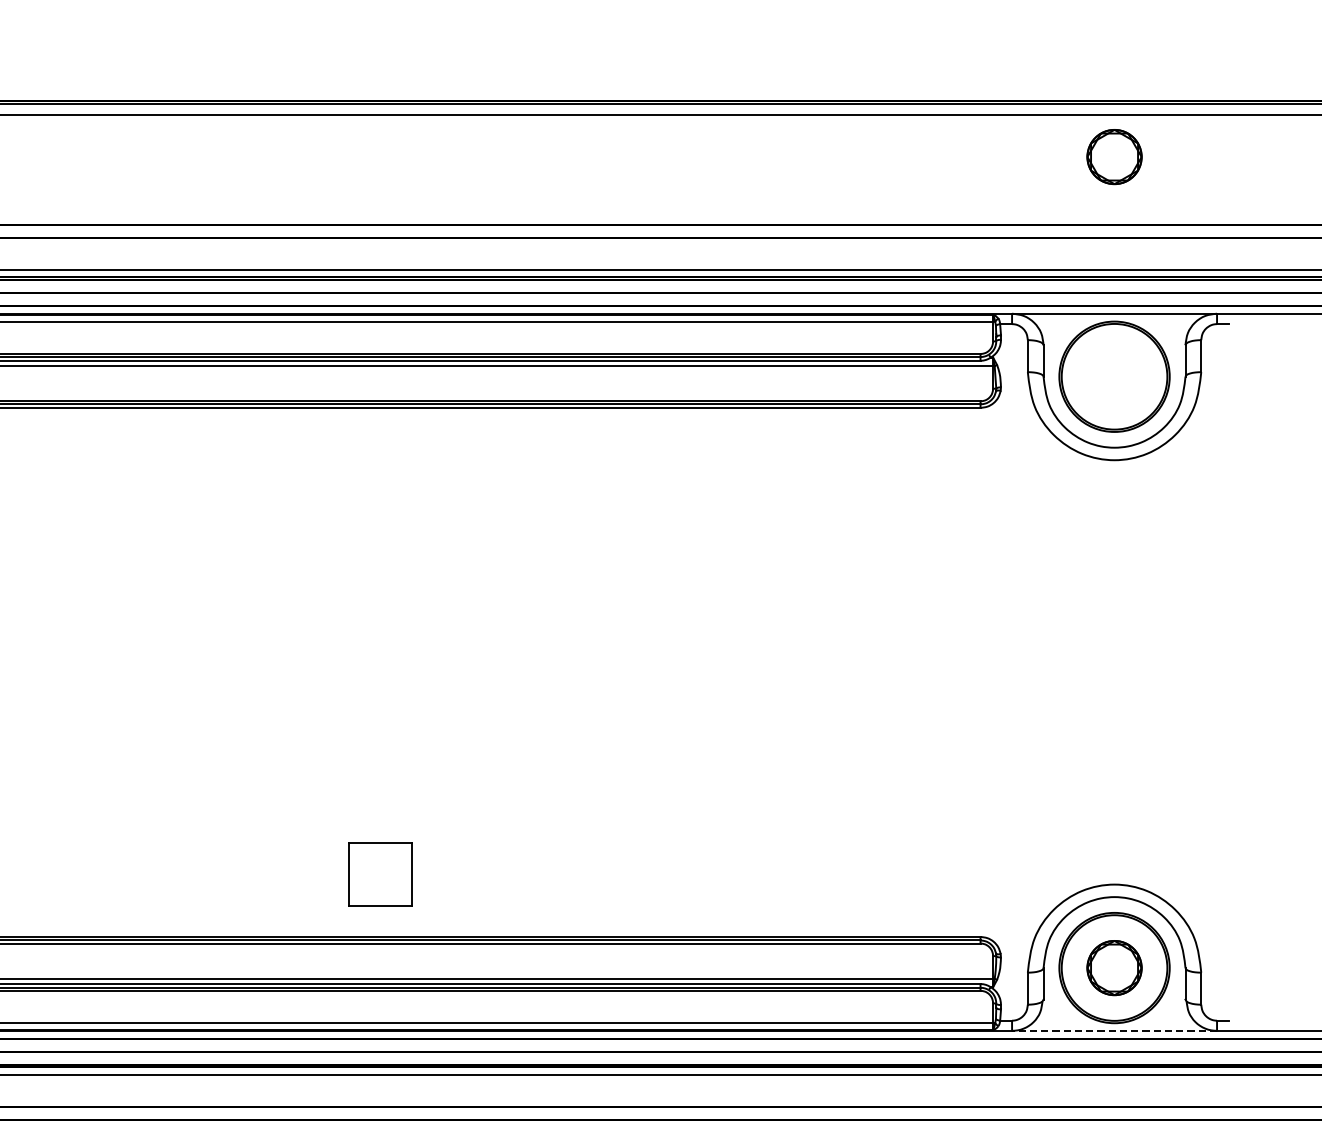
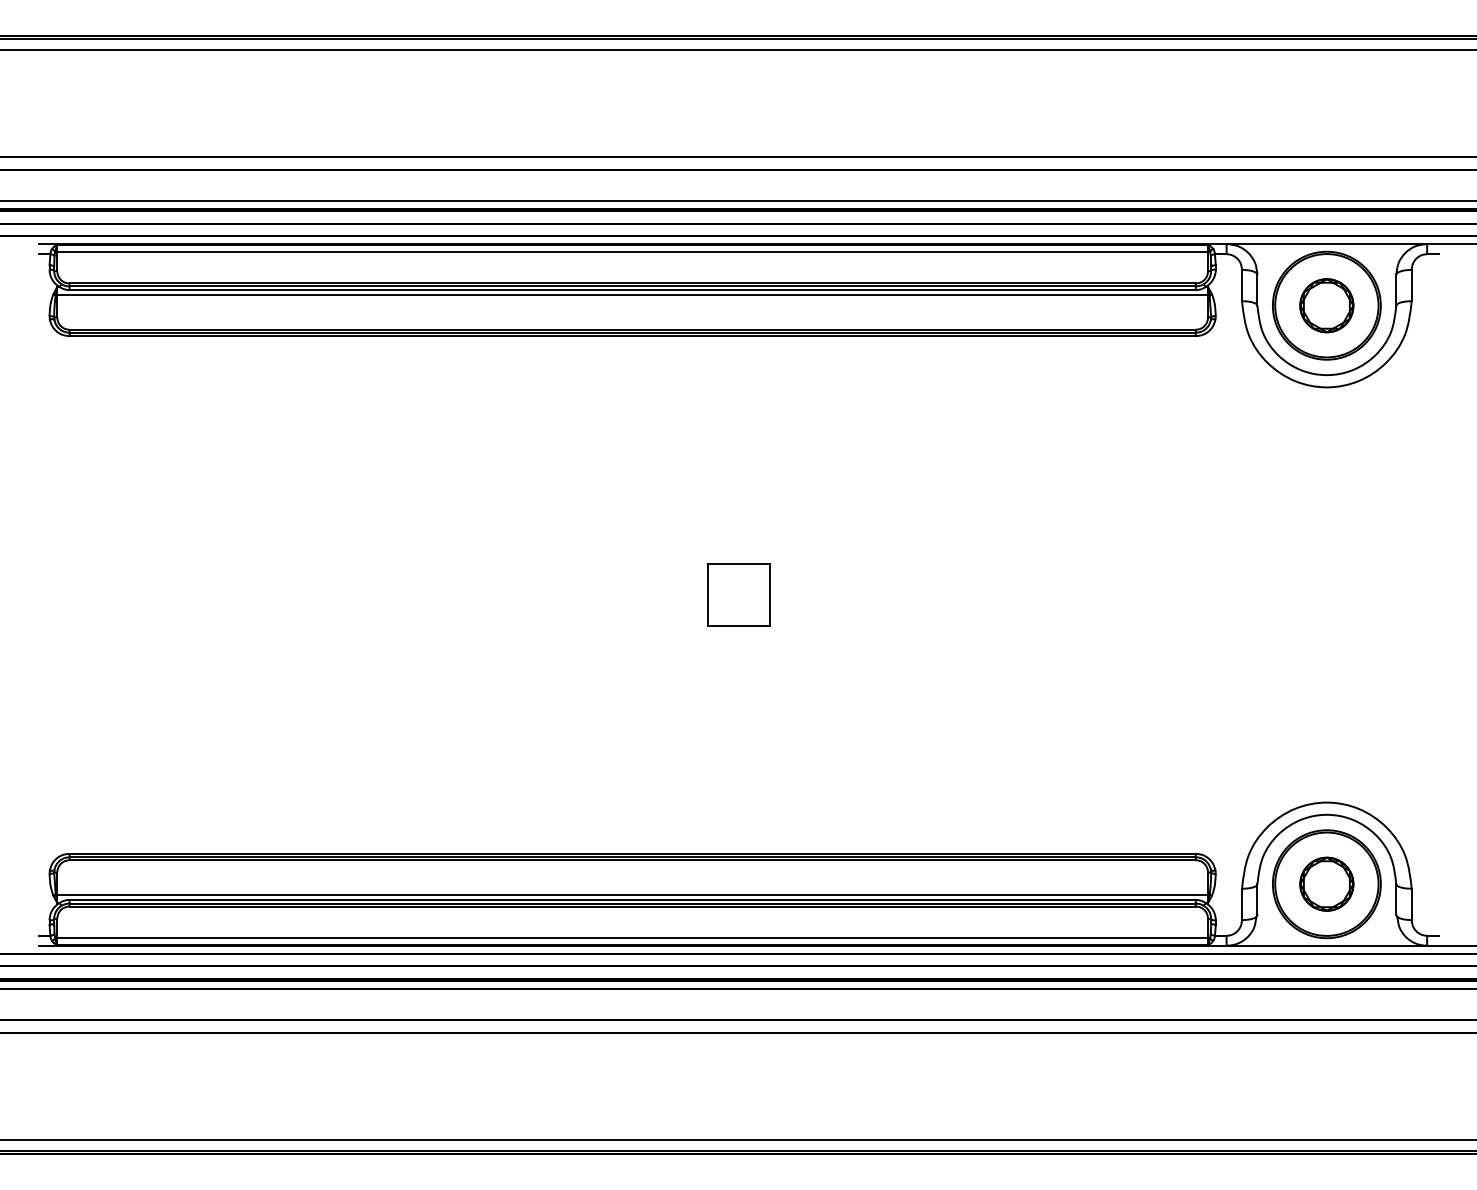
part: (1114, 156) -> (1326, 305), moved
part: (380, 874) -> (738, 594), moved
line: (1114, 1030) -> (1326, 945), dashed -> solid

